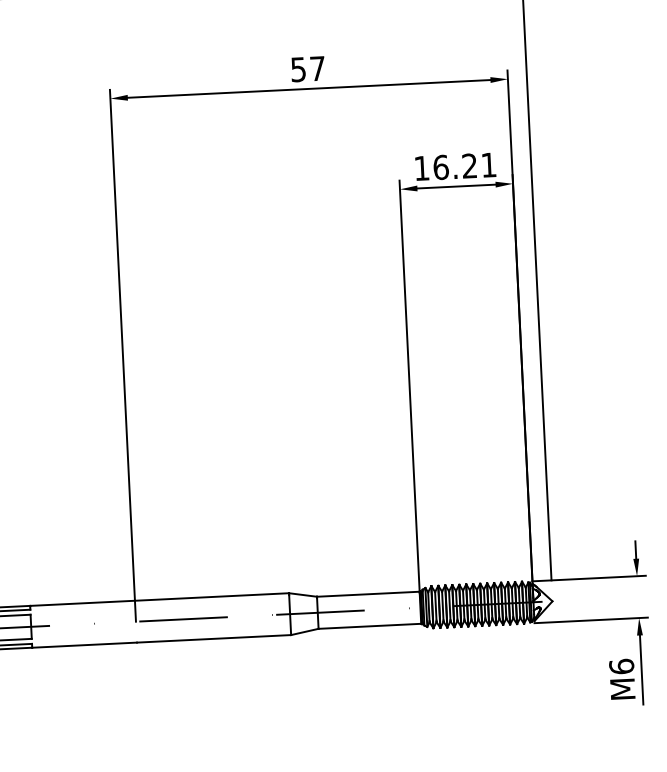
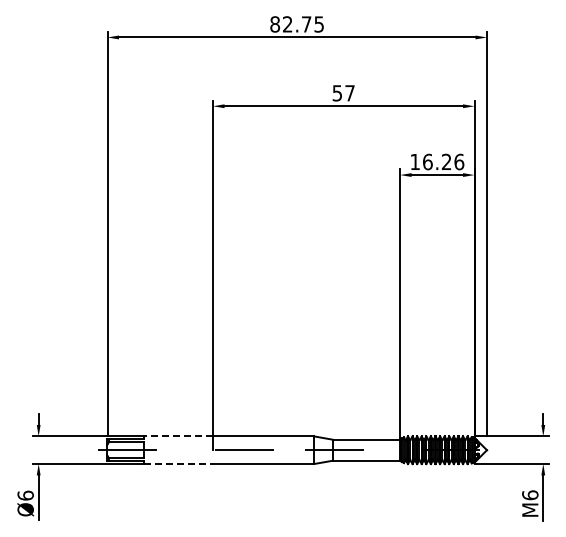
text: (489, 164) -> (459, 161), 16.21 -> 16.26
line: (82, 603) -> (178, 436), solid -> dashed
line: (85, 644) -> (179, 463), solid -> dashed

